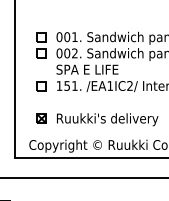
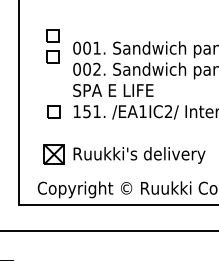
part: (41, 45) -> (52, 46), moved
part: (41, 118) -> (53, 153), size x1.6

